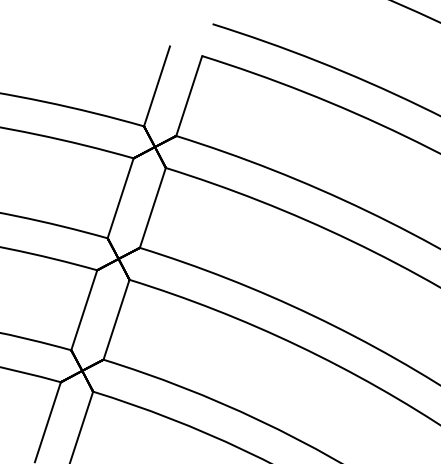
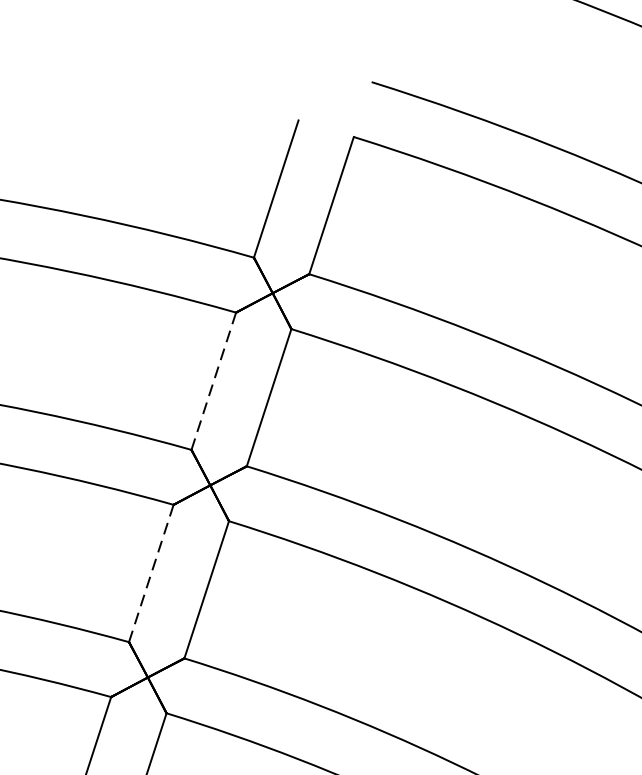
line: (120, 197) -> (213, 379), solid -> dashed
line: (84, 309) -> (151, 572), solid -> dashed

